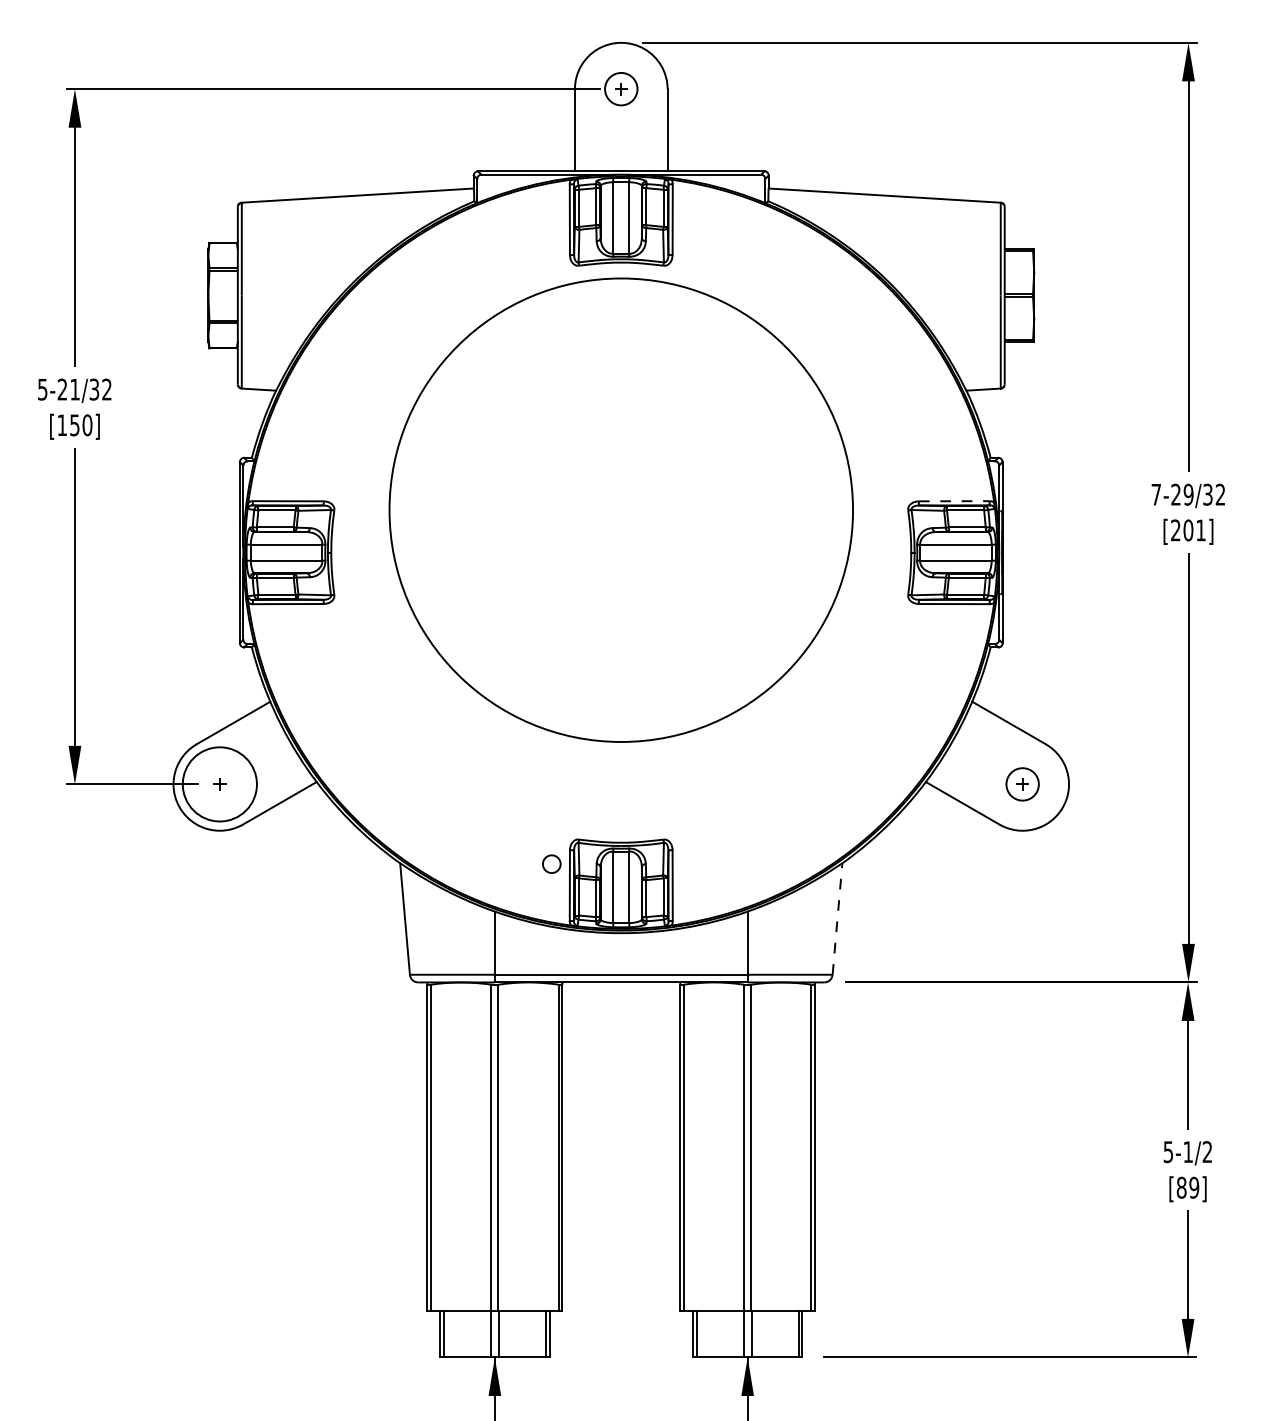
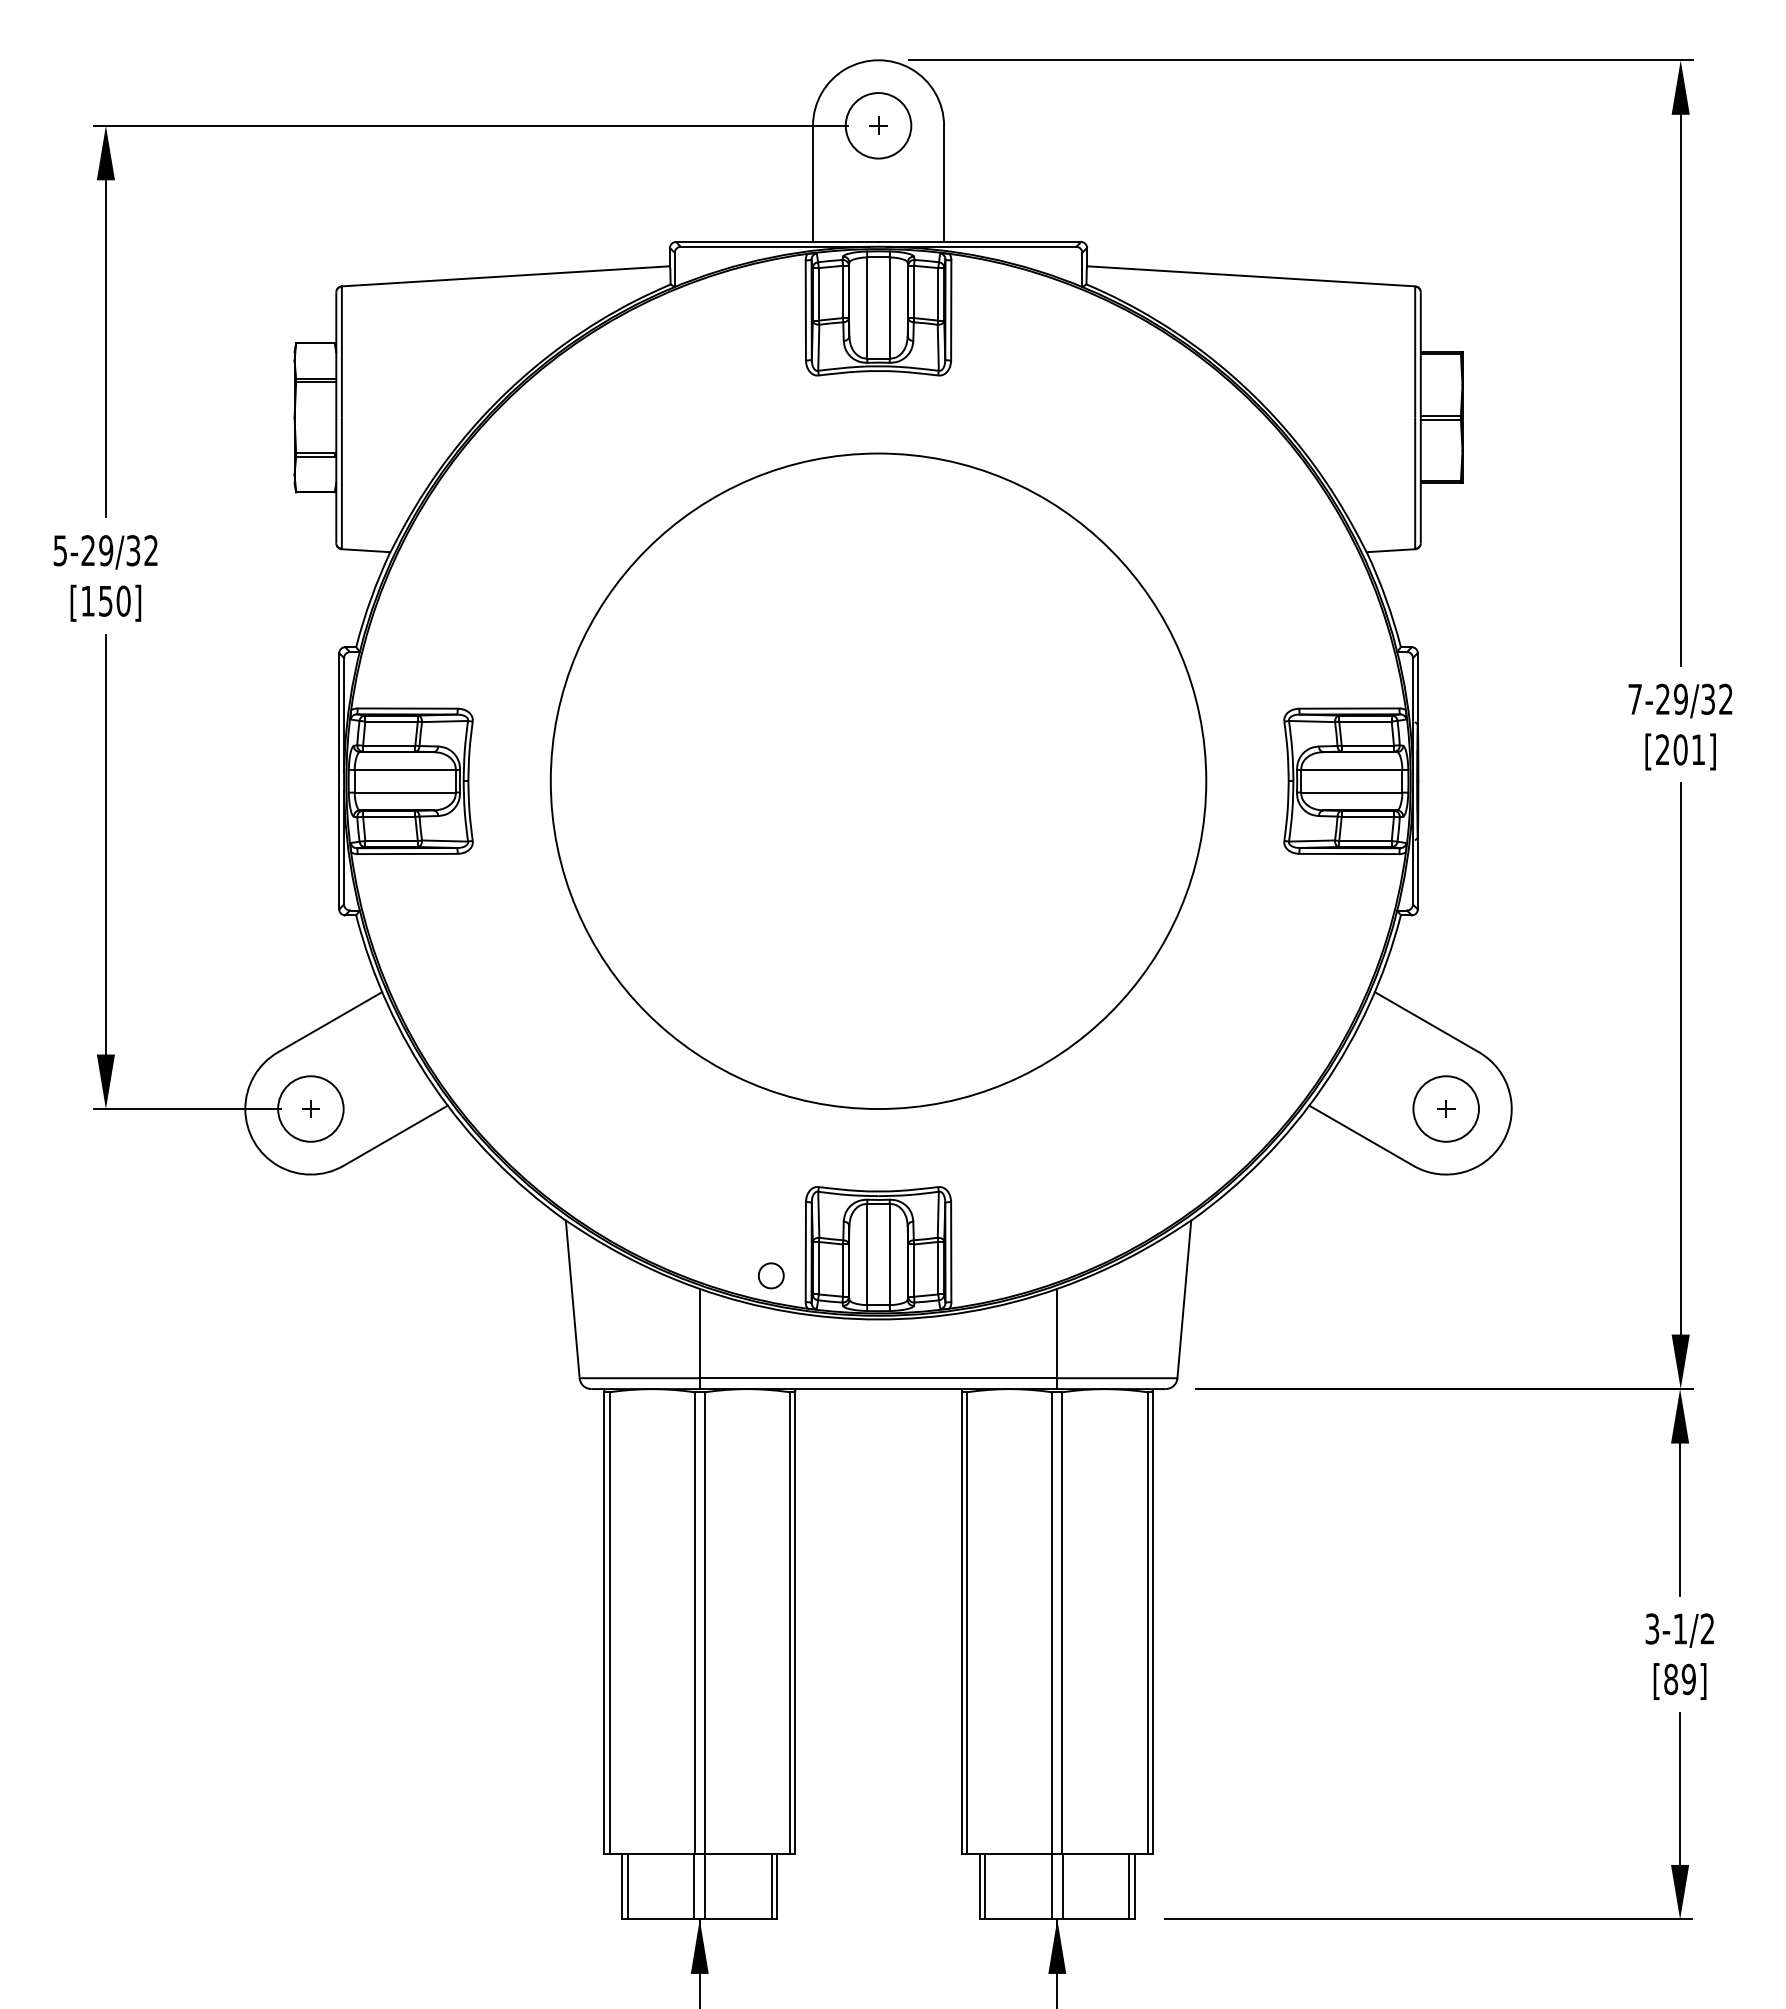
circle: (621, 88) -> (878, 125), size x1.43
text: (75, 389) -> (106, 550), 5-21/32 -> 5-29/32
line: (954, 501) -> (1349, 708), dashed -> solid
circle: (621, 509) -> (878, 780), moved
circle: (219, 784) -> (310, 1108), size x0.62
circle: (1022, 784) -> (1445, 1108), size x1.43
part: (551, 863) -> (770, 1275), moved
line: (837, 918) -> (1184, 1298), dashed -> solid
text: (1168, 1151) -> (1652, 1628), 5-1/2 -> 3-1/2

